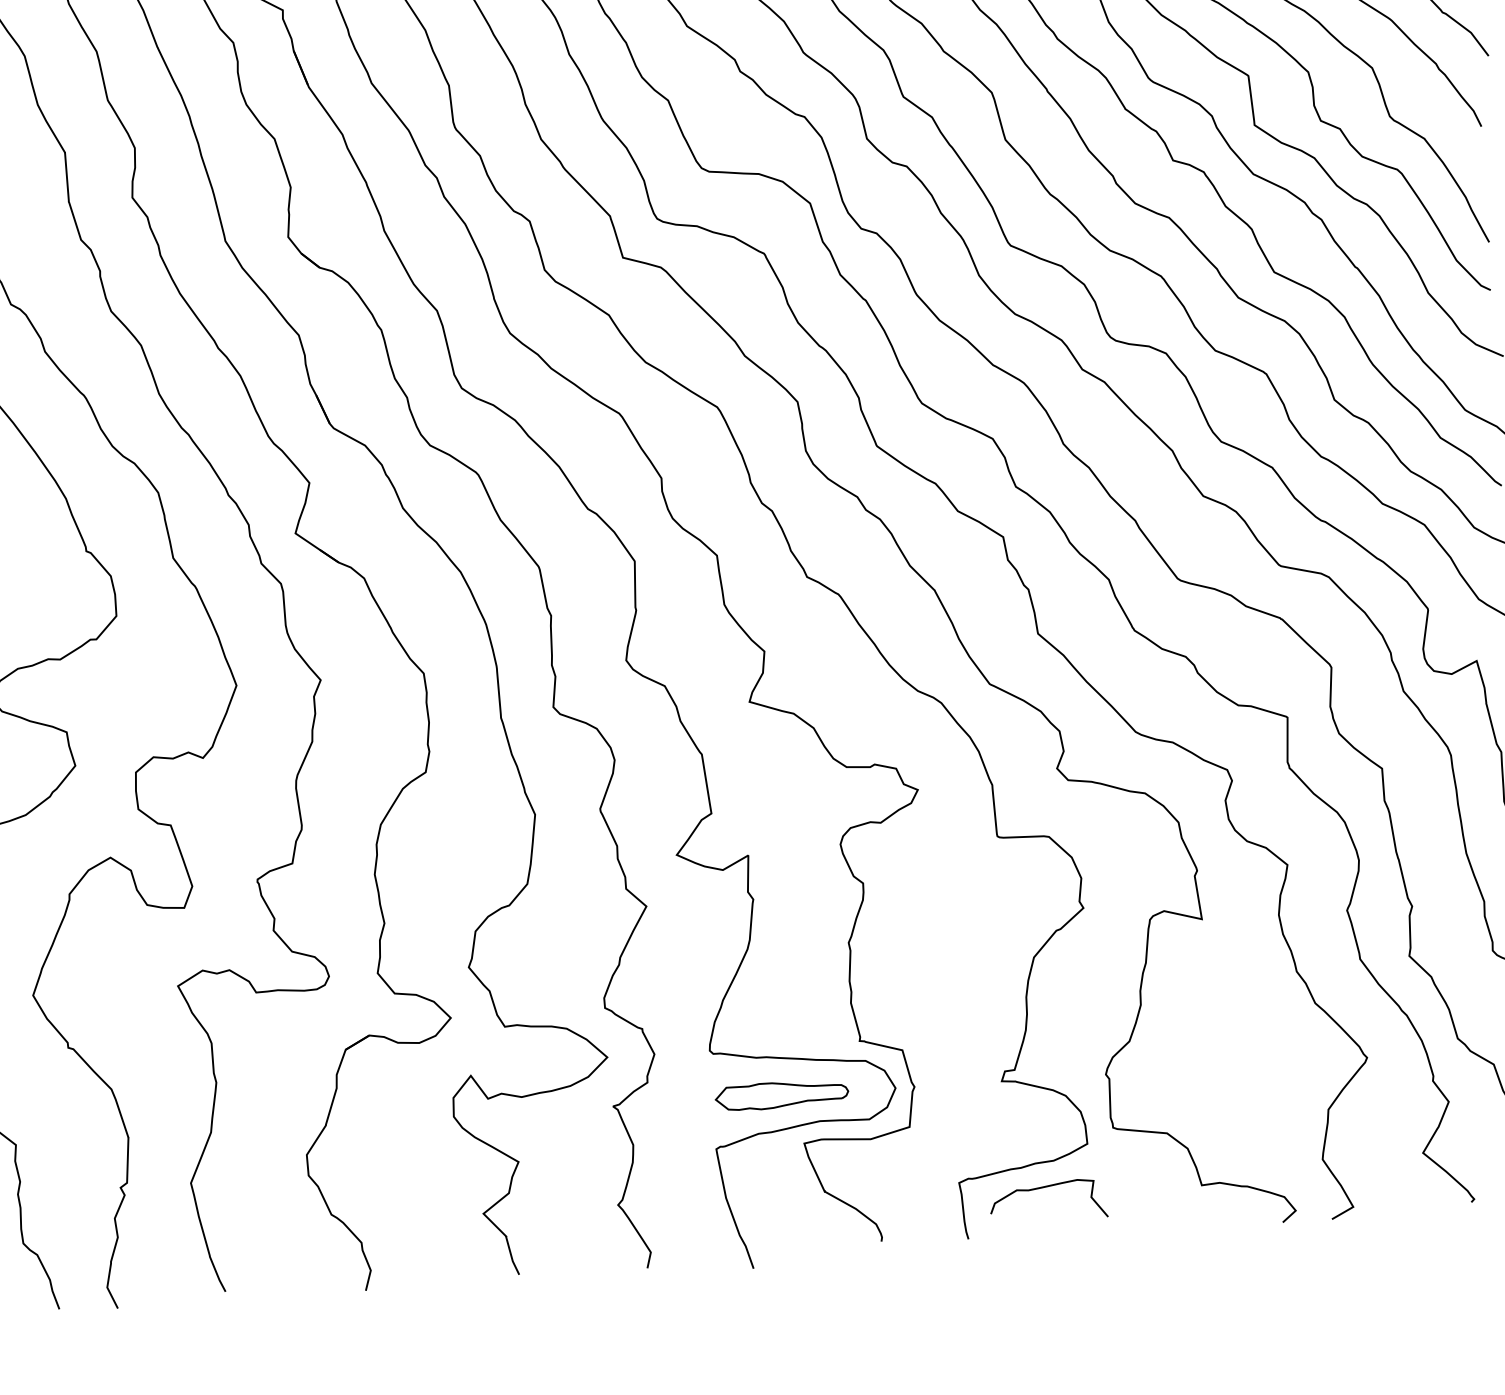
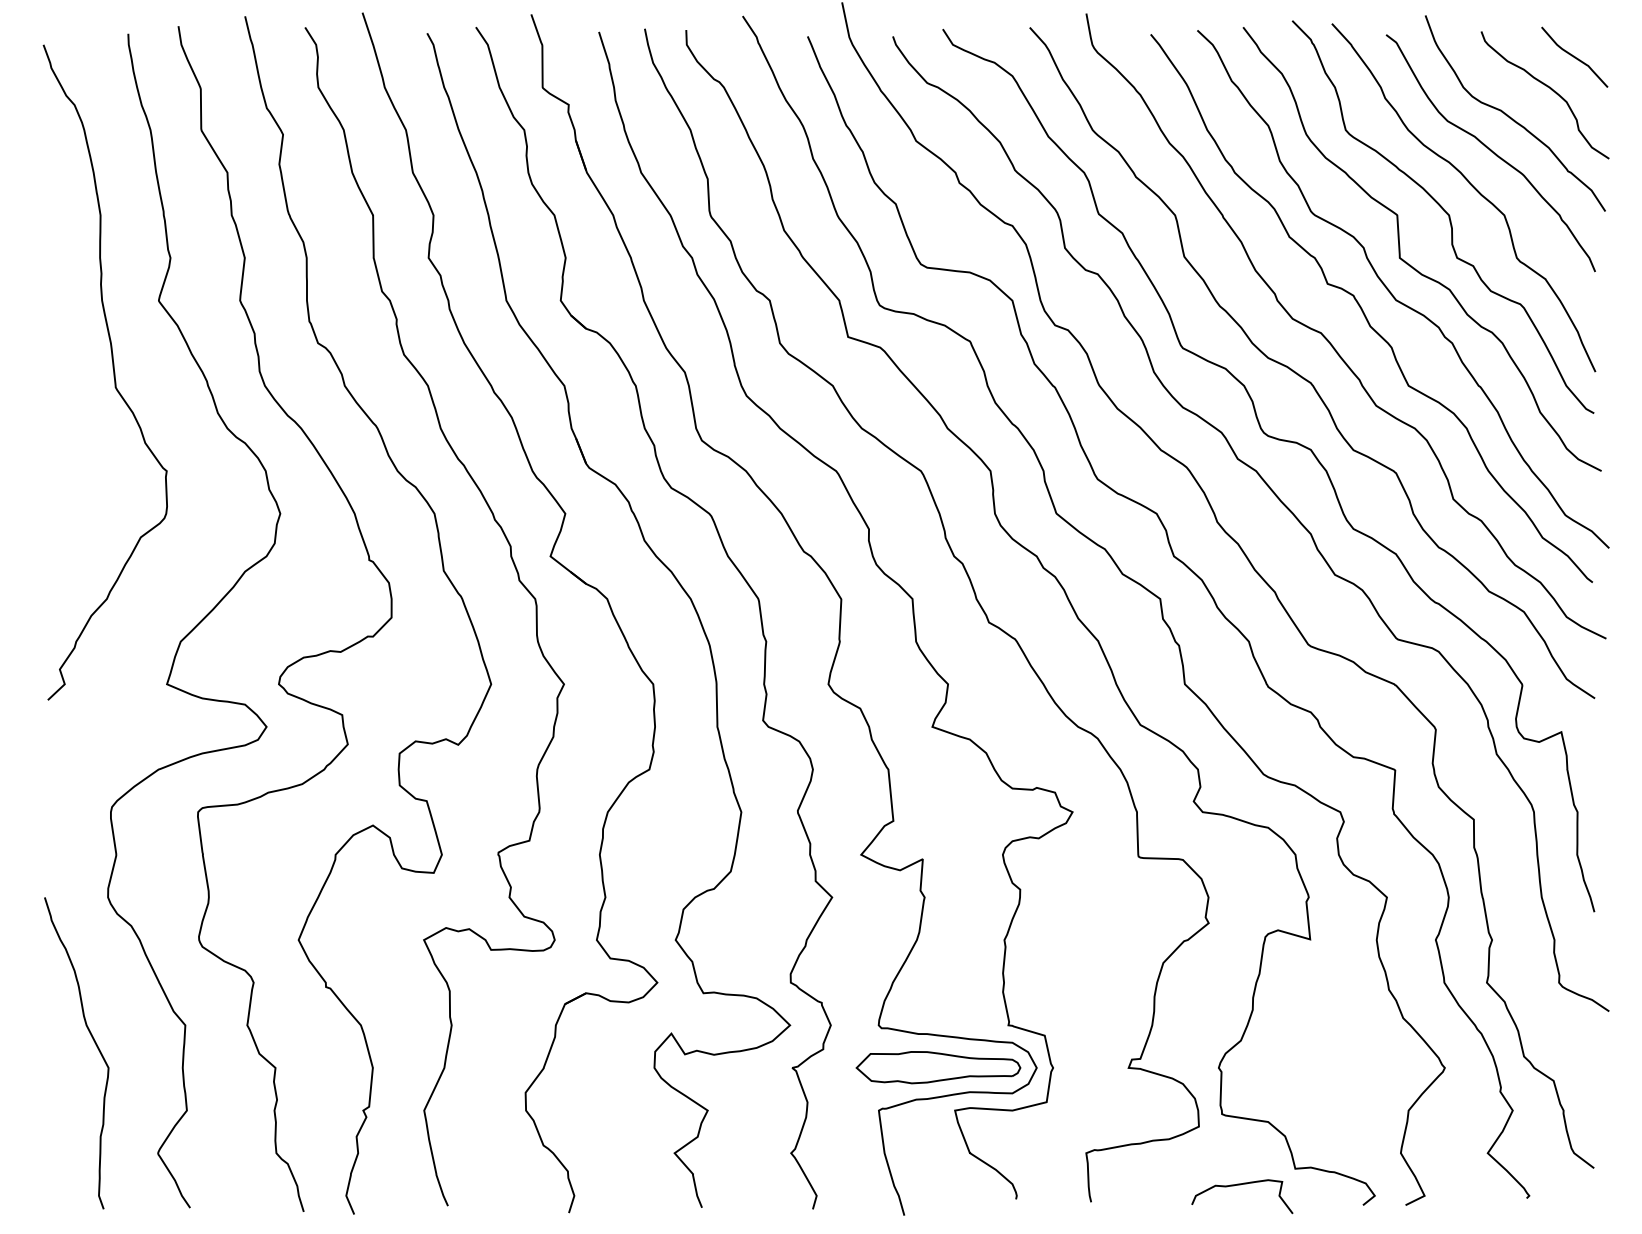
part: (781, 1094) -> (938, 1067), size x1.43
curve: (1045, 1188) -> (1240, 1185), moved

